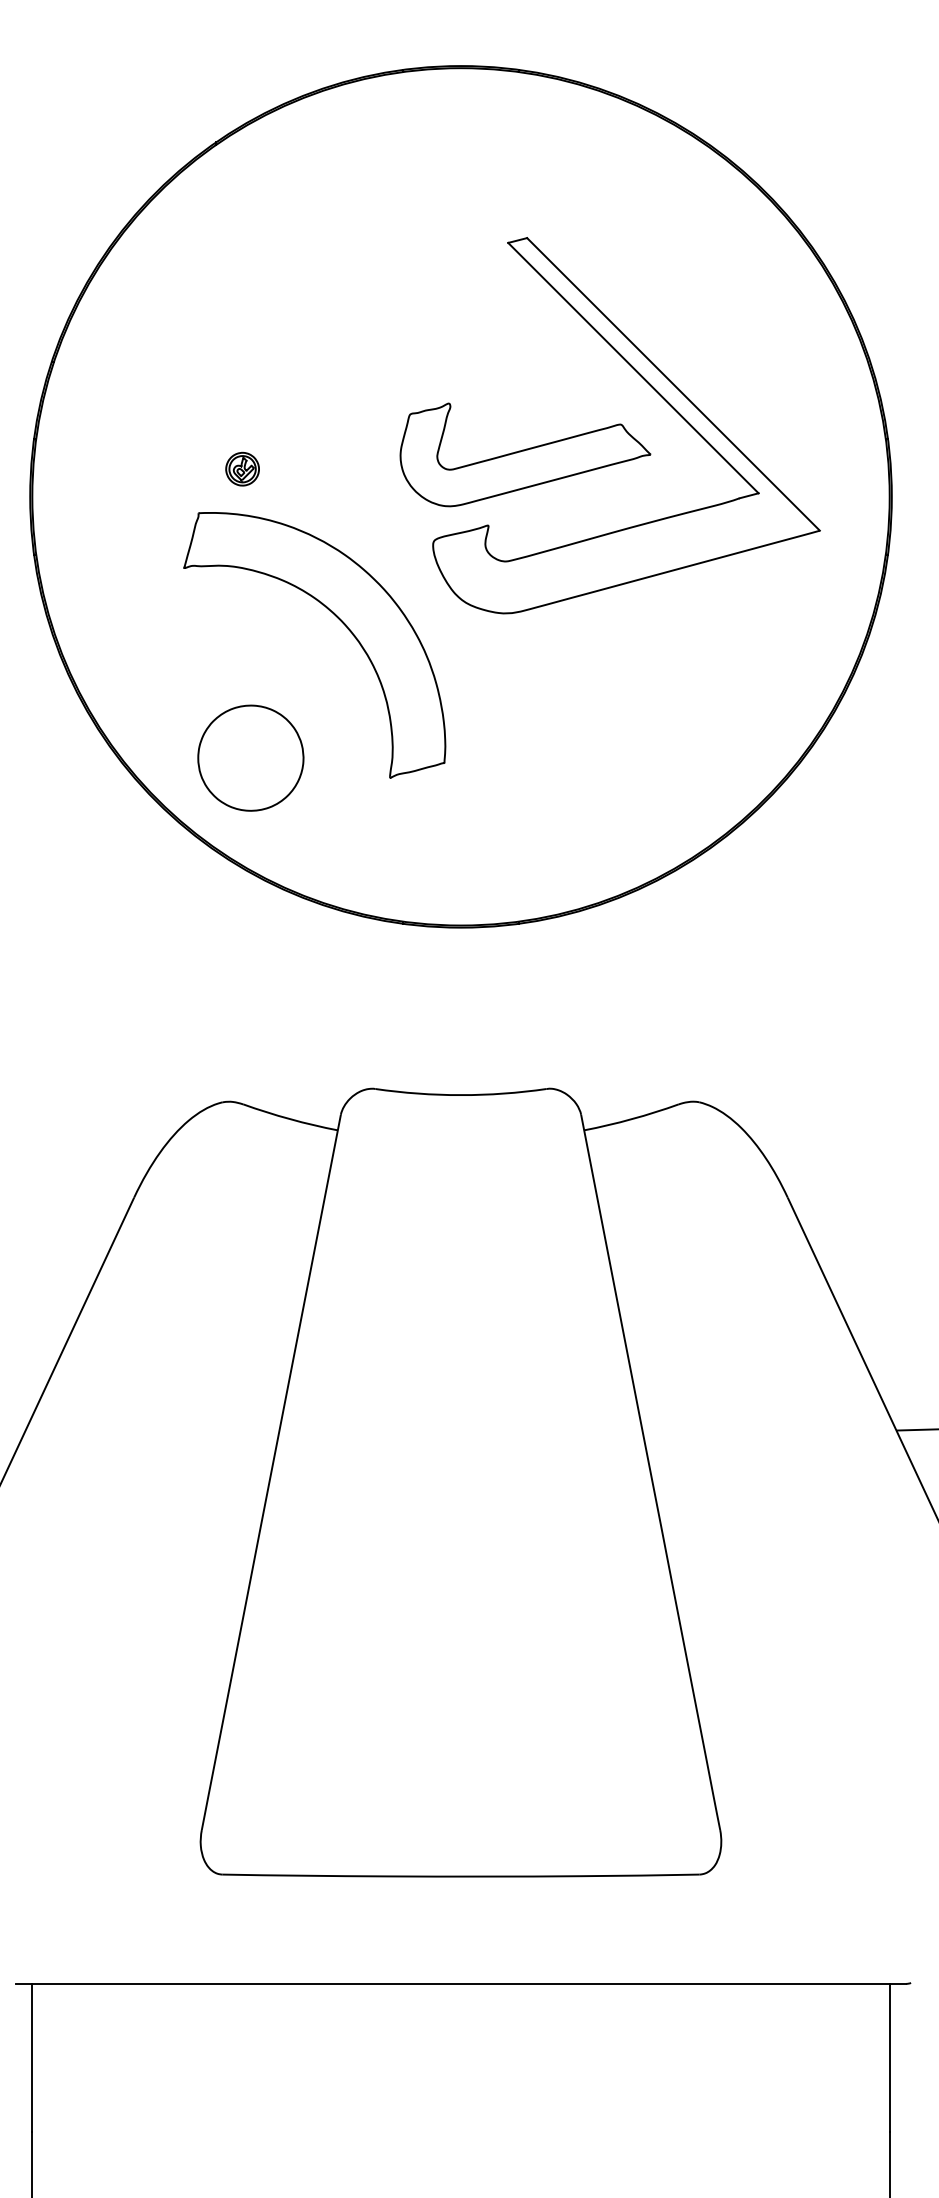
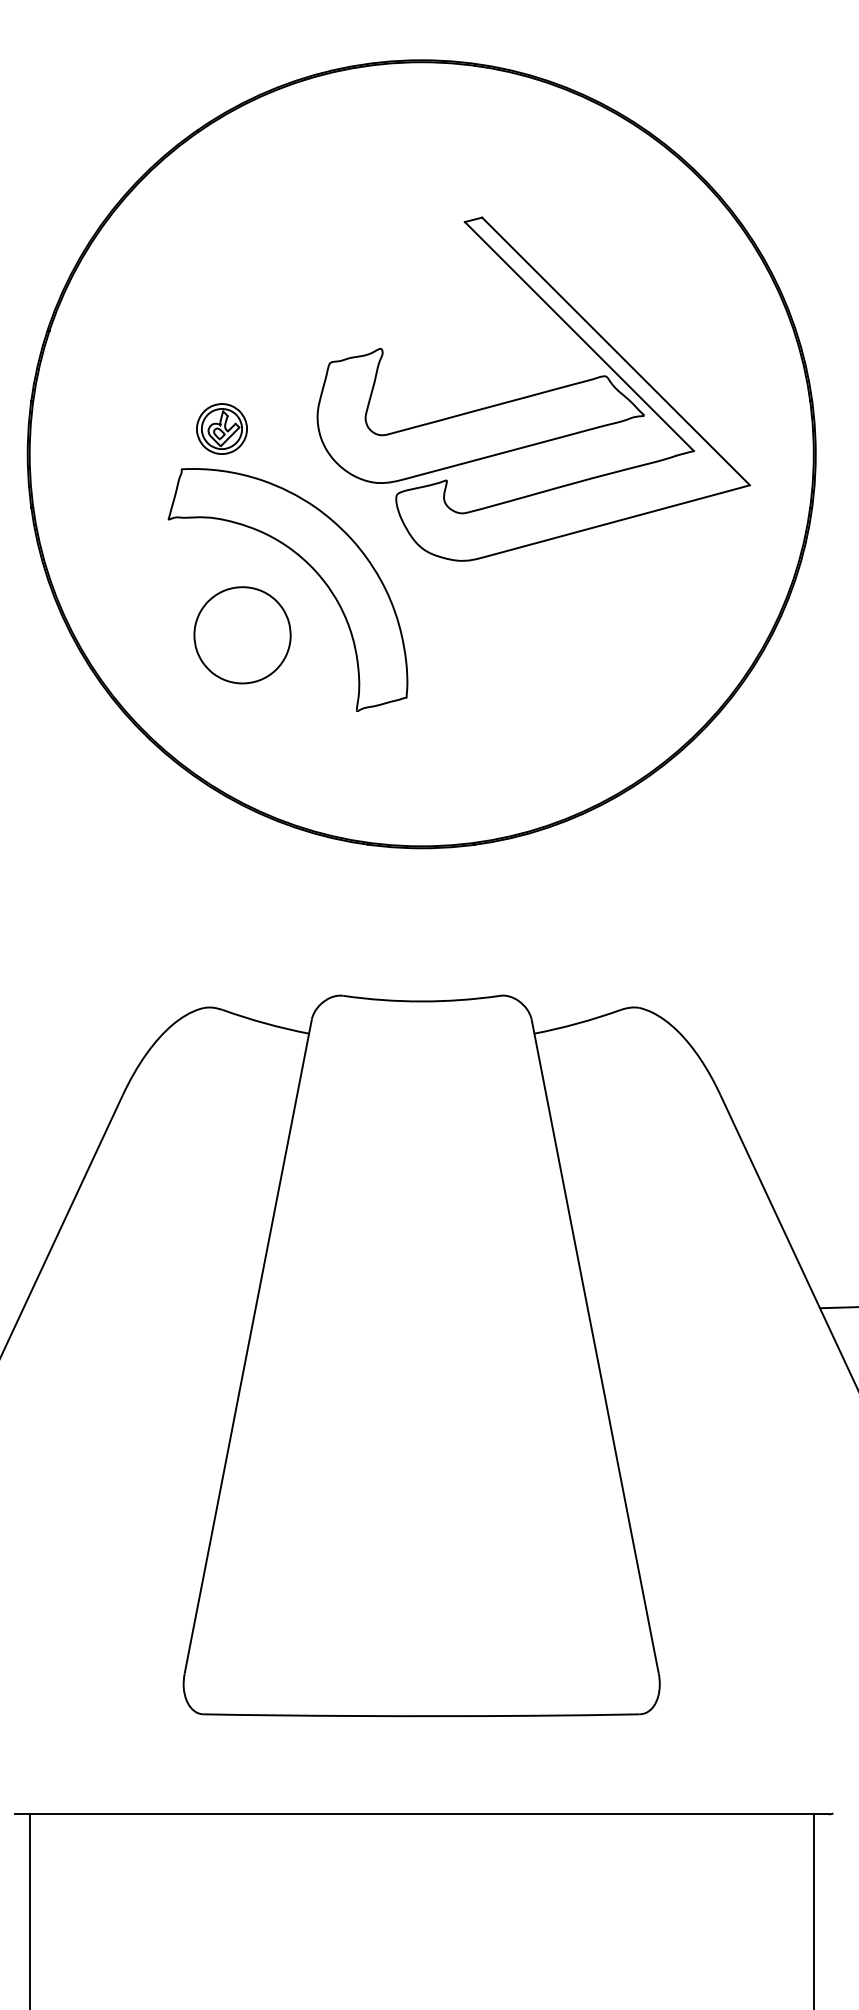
part: (525, 454) -> (480, 415), size x1.43
part: (242, 468) -> (221, 428), size x1.67
part: (250, 758) -> (242, 635), moved

